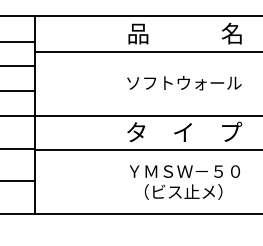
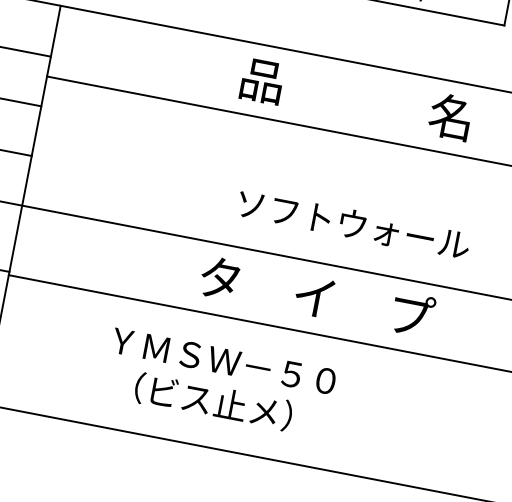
text: (184, 83) -> (353, 225), moved
text: (184, 182) -> (219, 383), moved

